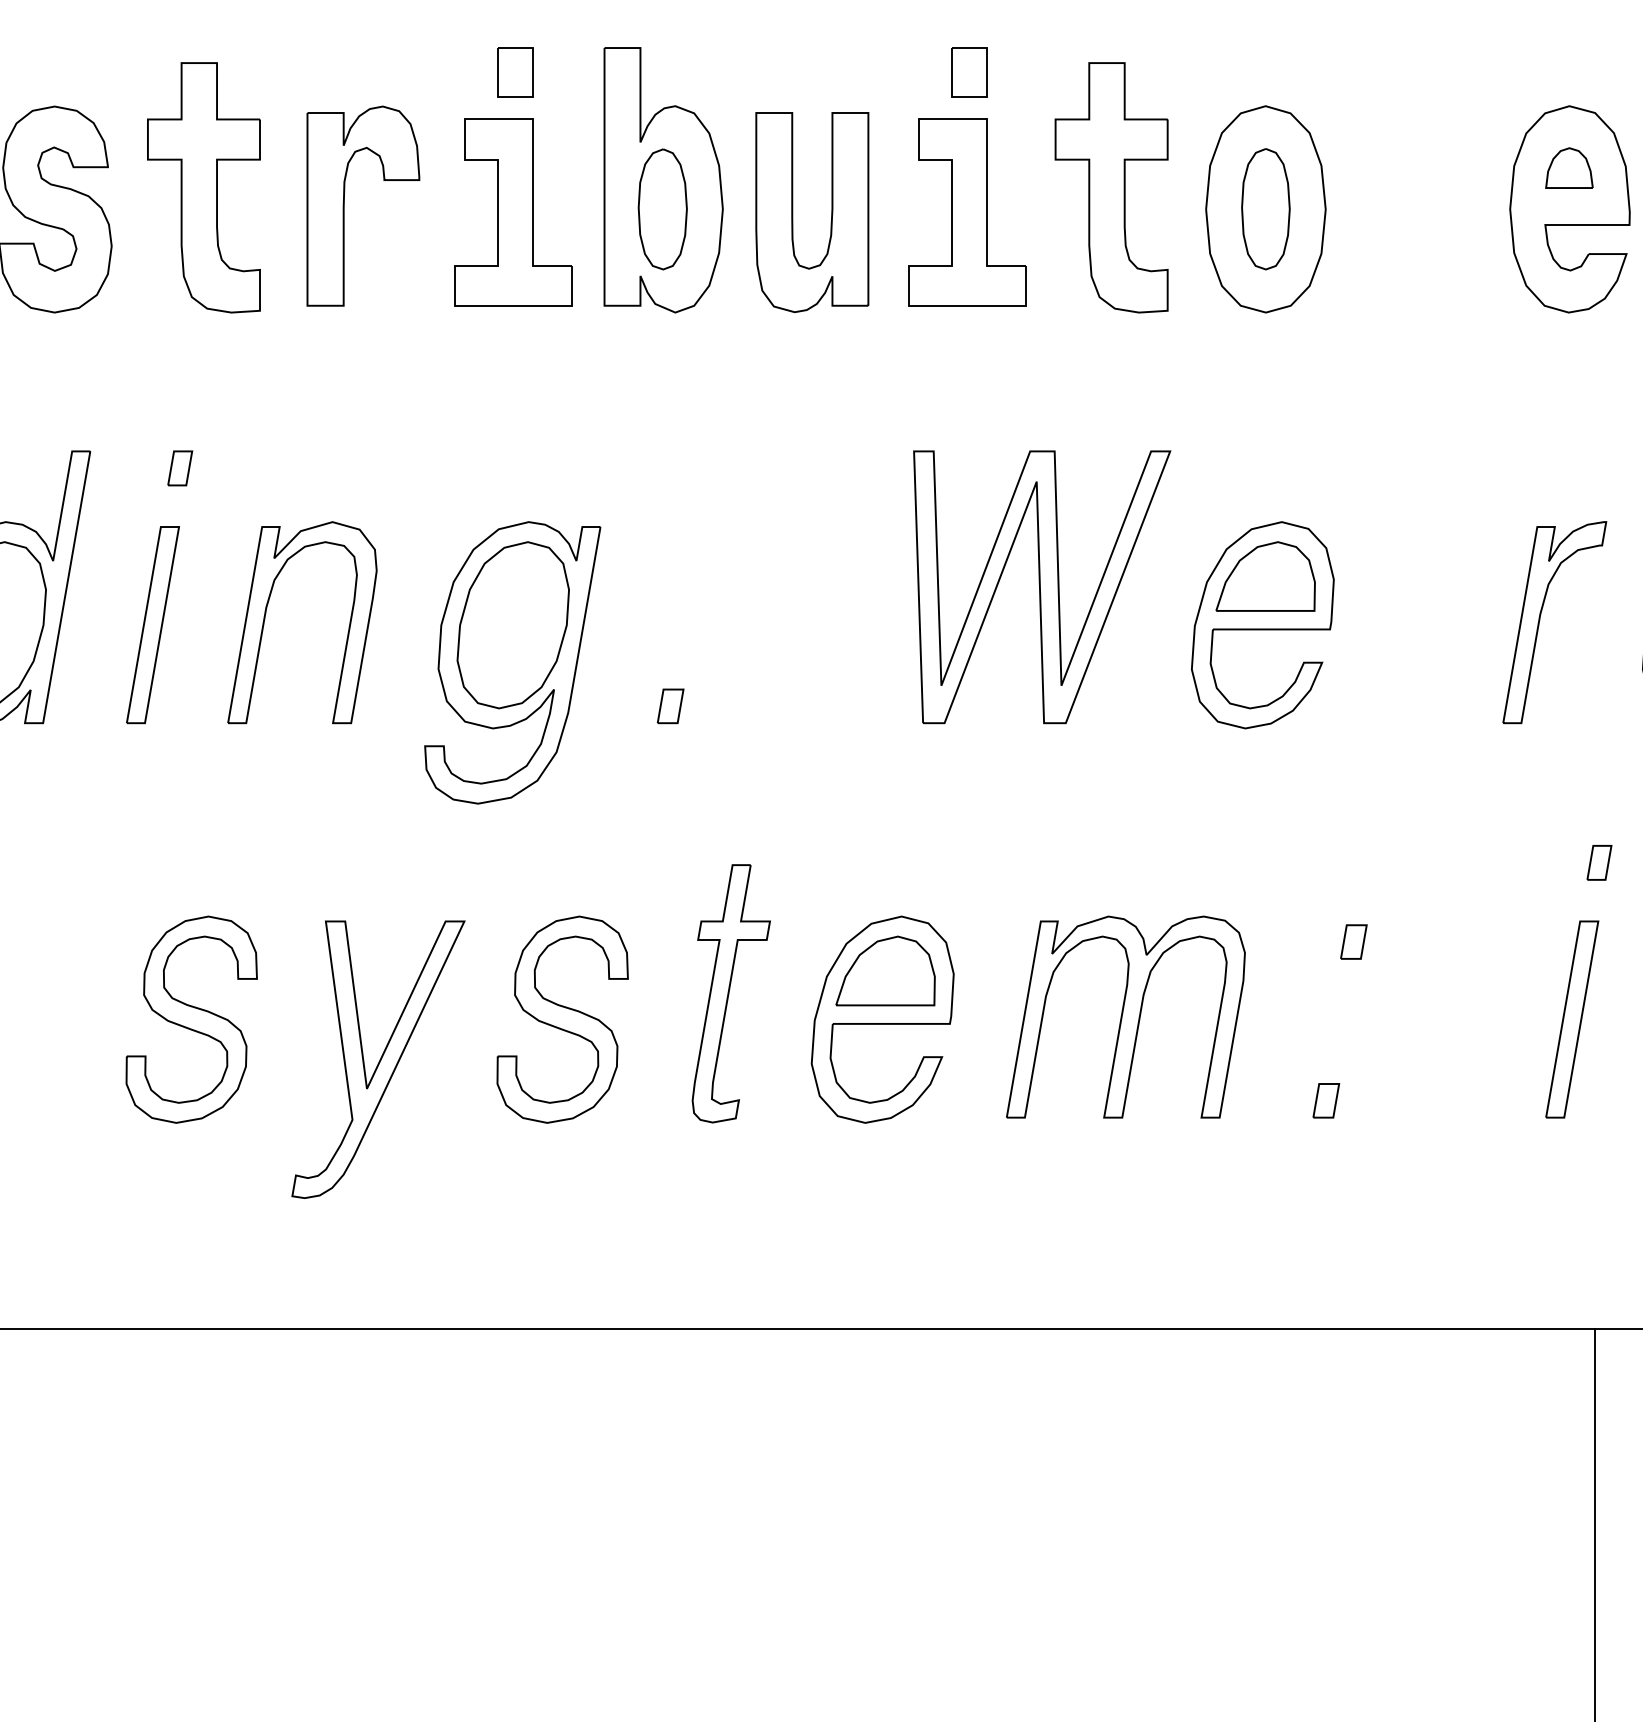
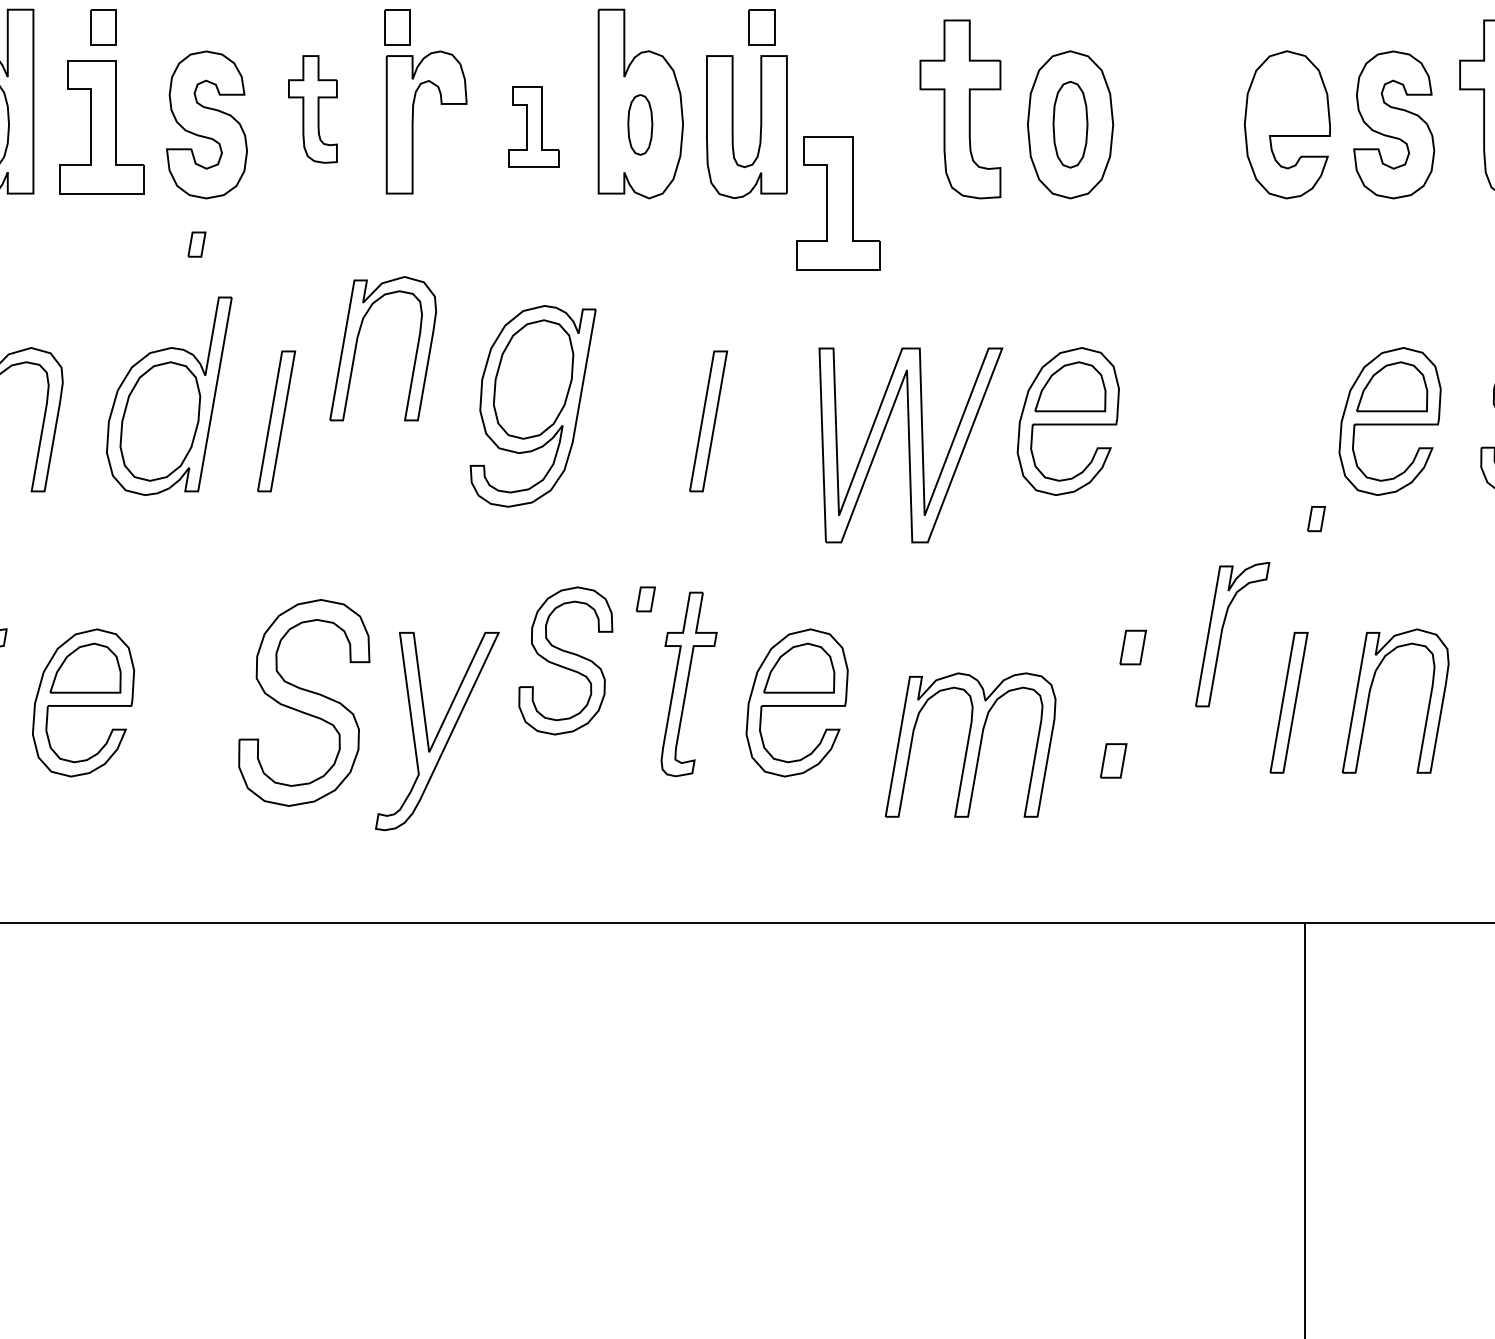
part: (515, 72) -> (397, 27), moved
part: (968, 72) -> (761, 27), moved
part: (1568, 168) -> (1286, 95), removed
part: (203, 187) -> (312, 109), size x0.6
part: (663, 208) -> (640, 124), size x0.7
part: (513, 213) -> (533, 127), size x0.6
part: (967, 213) -> (838, 203), moved
part: (179, 468) -> (196, 244), moved
part: (1041, 587) -> (910, 445), moved
part: (266, 616) -> (357, 344), moved
part: (1540, 622) -> (1222, 634), moved
part: (758, 625) -> (708, 421), added
part: (511, 663) -> (532, 406), moved
part: (670, 706) -> (645, 599), moved
part: (1599, 863) -> (1316, 519), moved
part: (1354, 941) -> (1133, 647), size x1.4
part: (1125, 1016) -> (970, 744), moved
part: (190, 1019) -> (303, 702), size x1.4
part: (562, 1019) -> (565, 660), moved
part: (1326, 1100) -> (1113, 760), size x1.4

